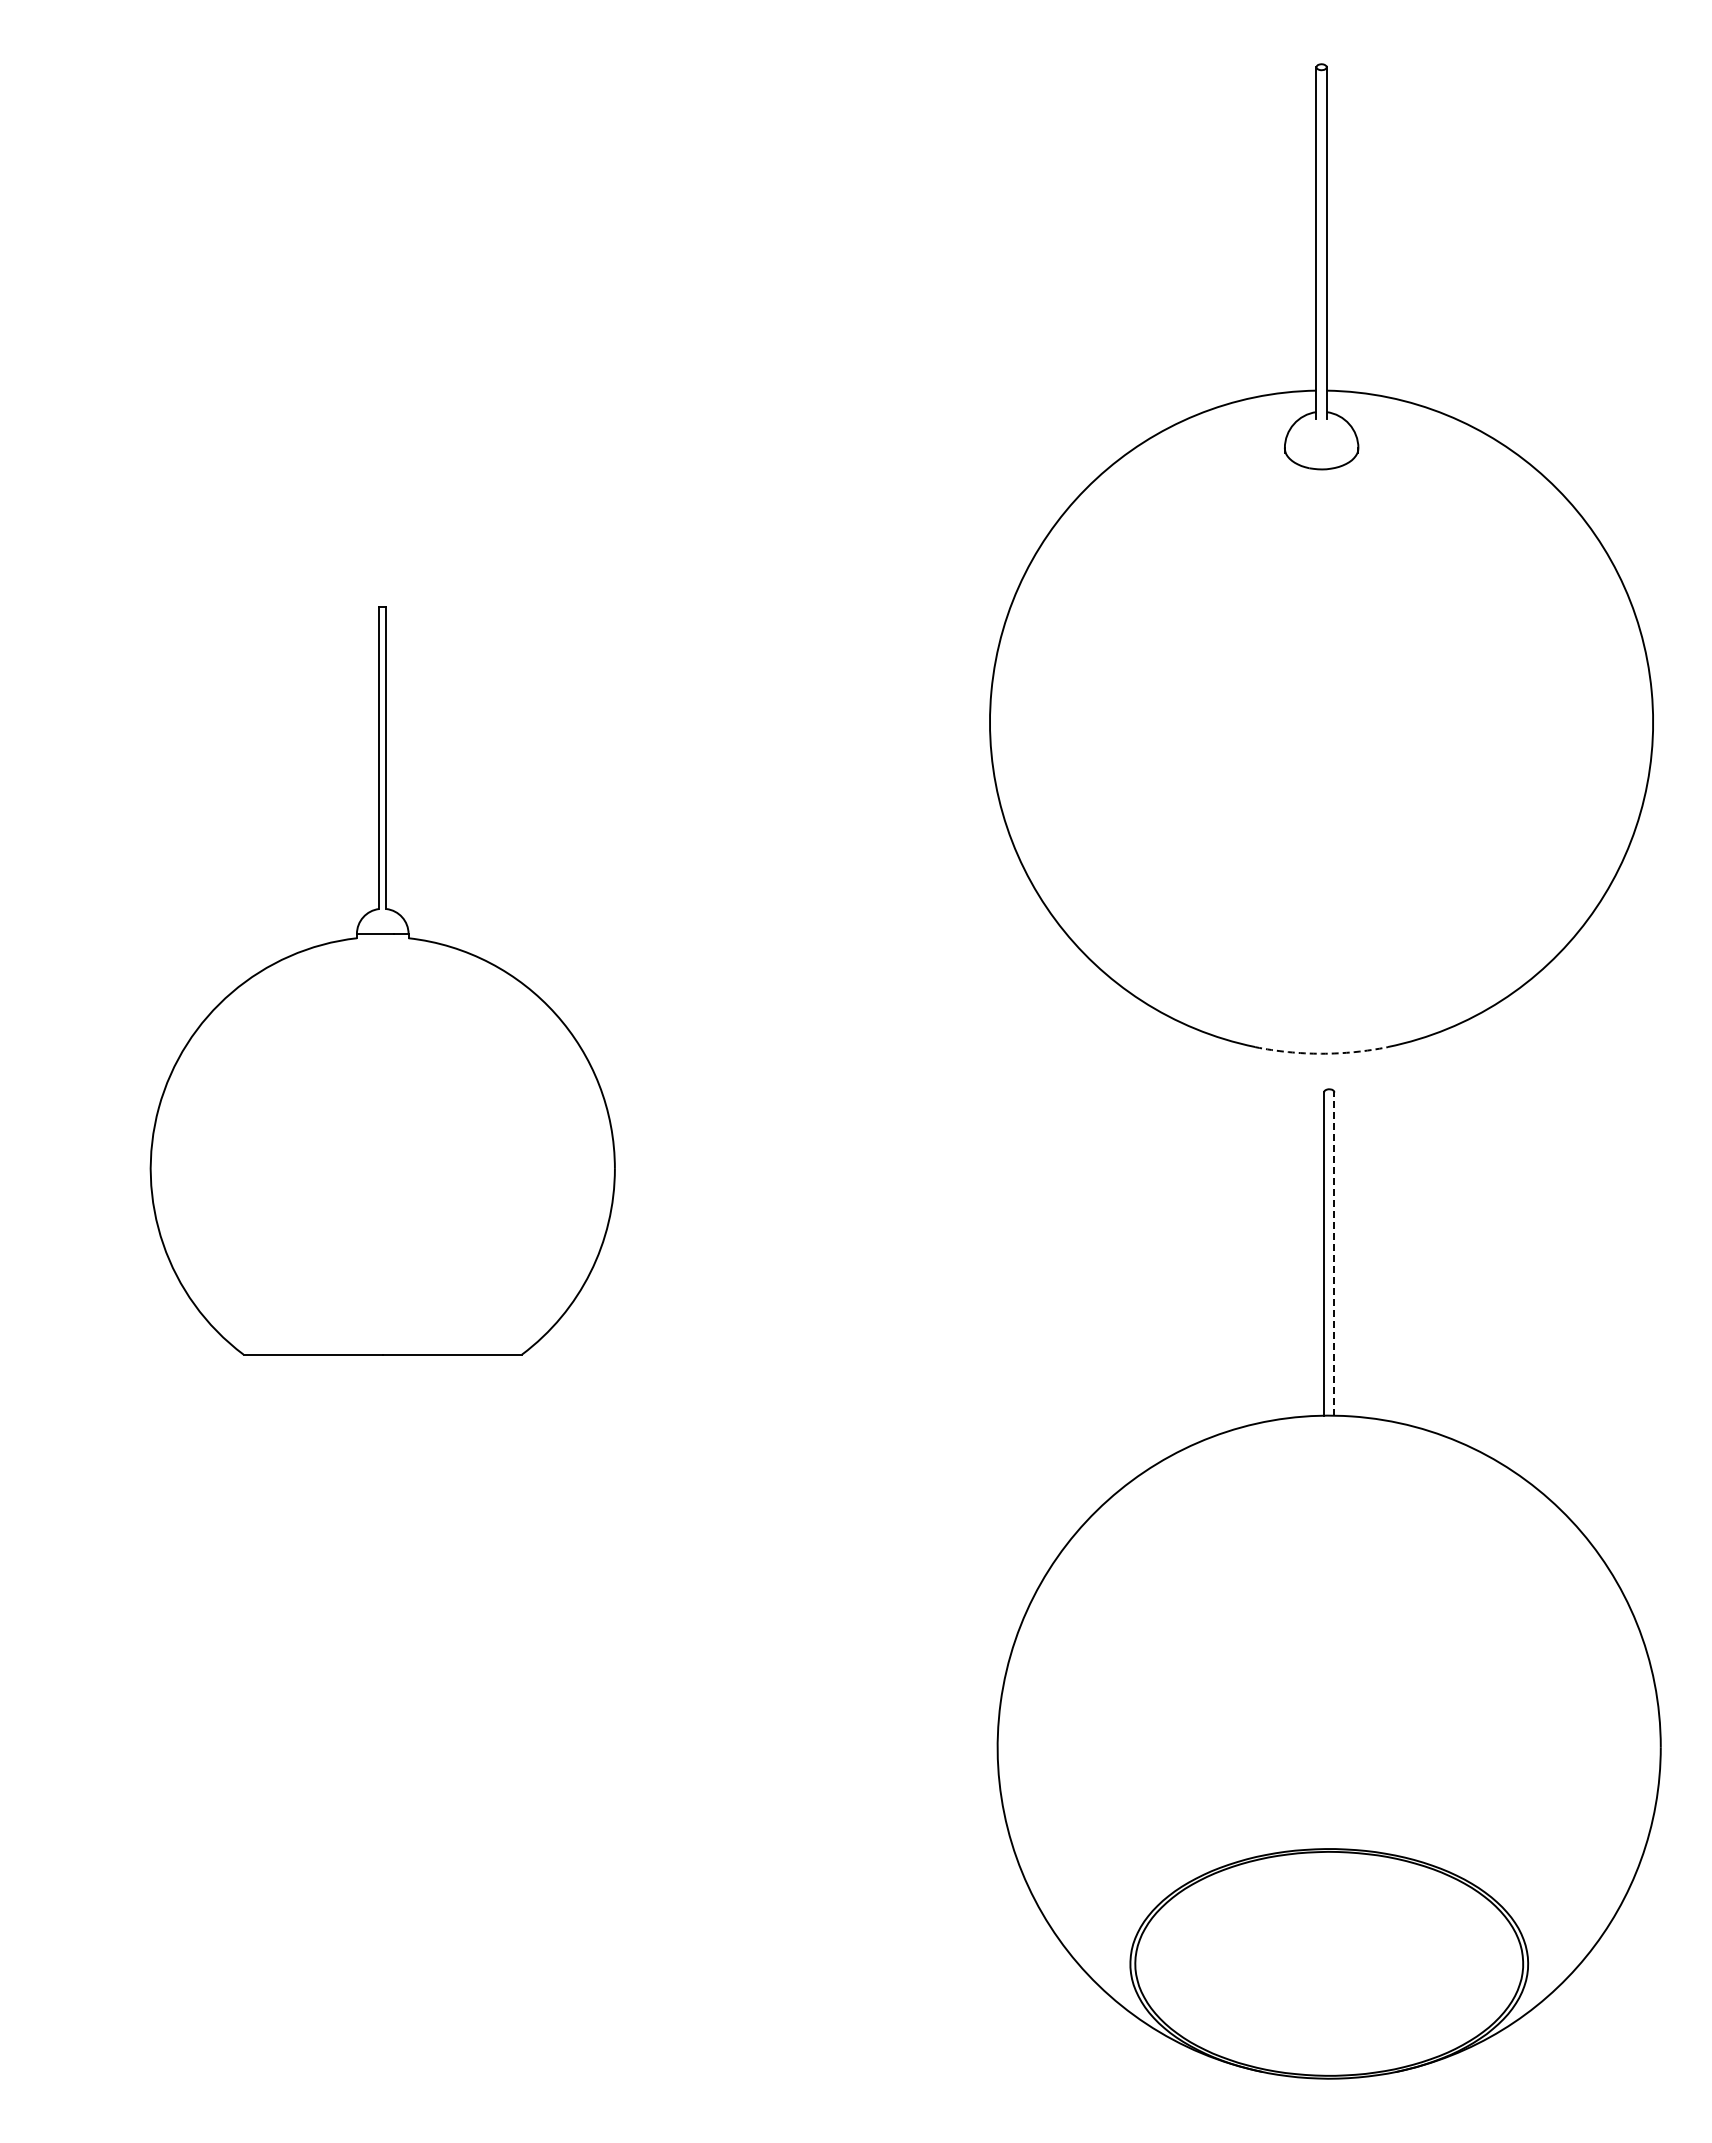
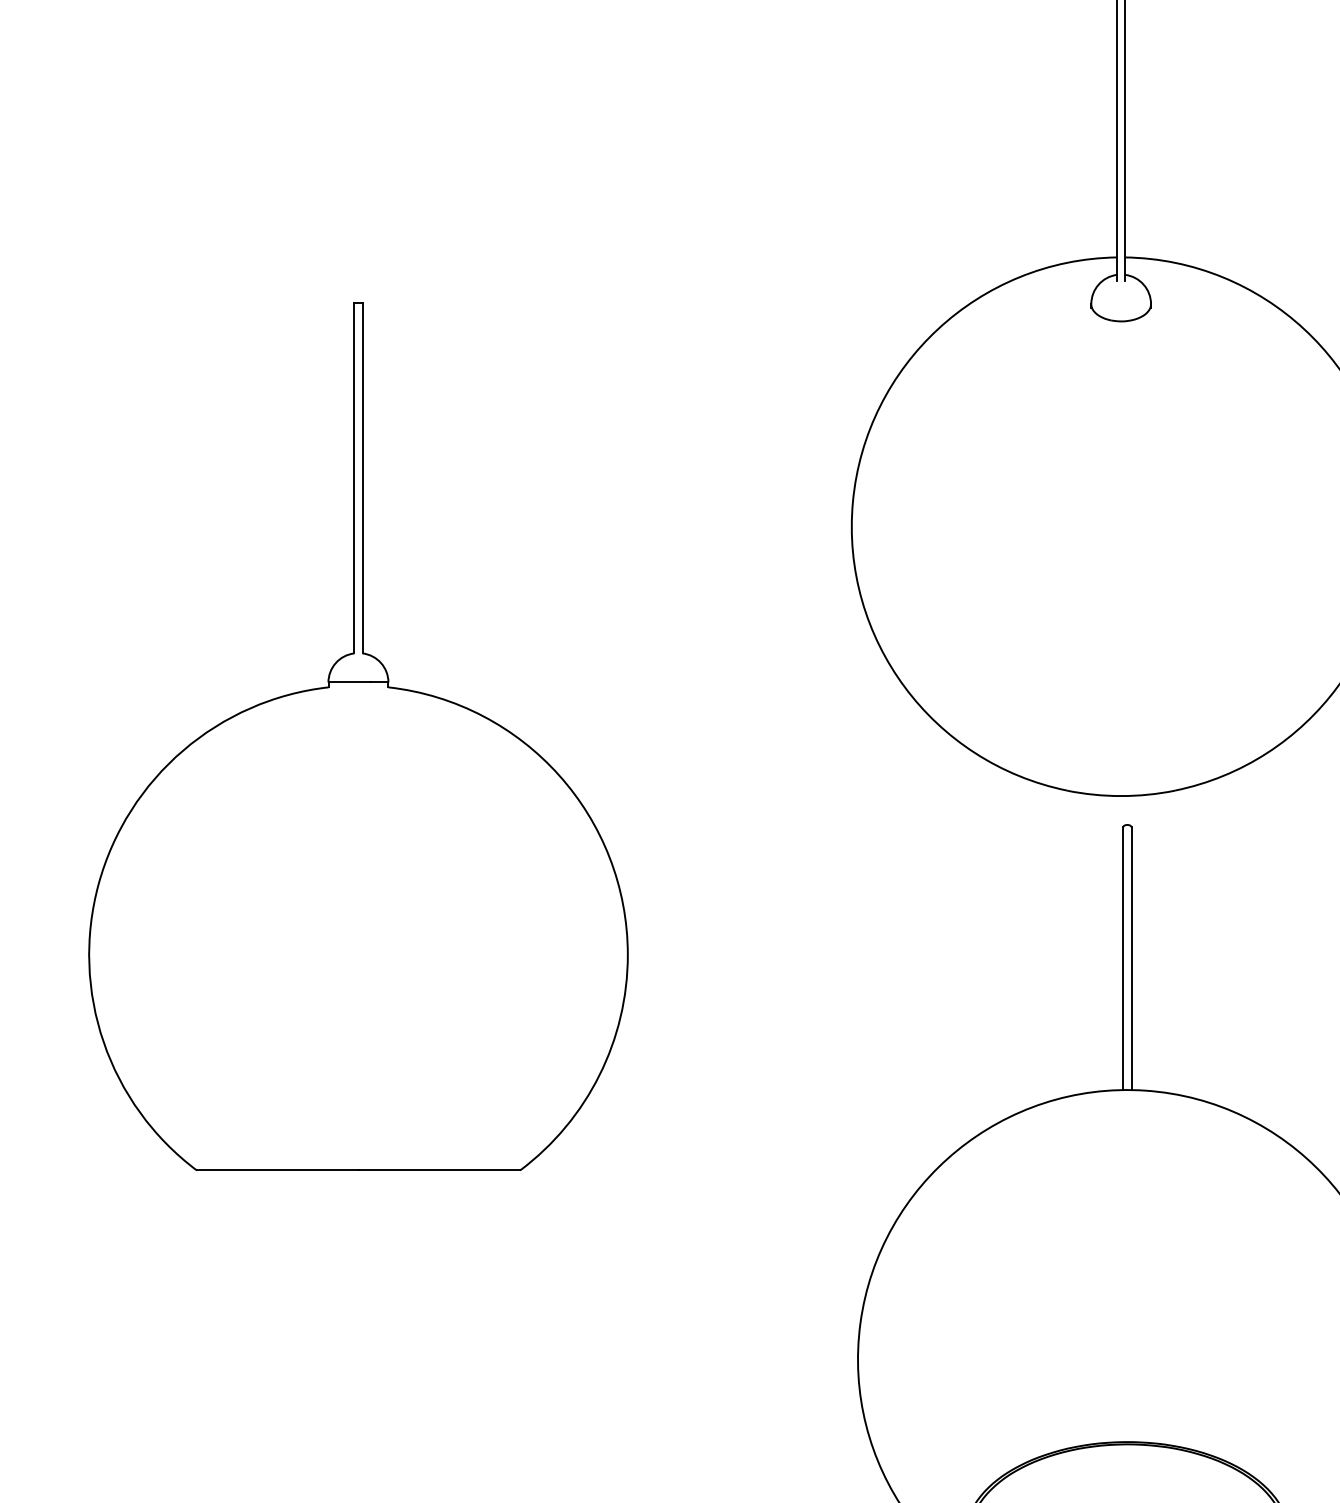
part: (382, 980) -> (358, 736), size x1.43
arc: (1321, 1053) -> (1121, 795), dashed -> solid
line: (1334, 1254) -> (1131, 959), dashed -> solid

